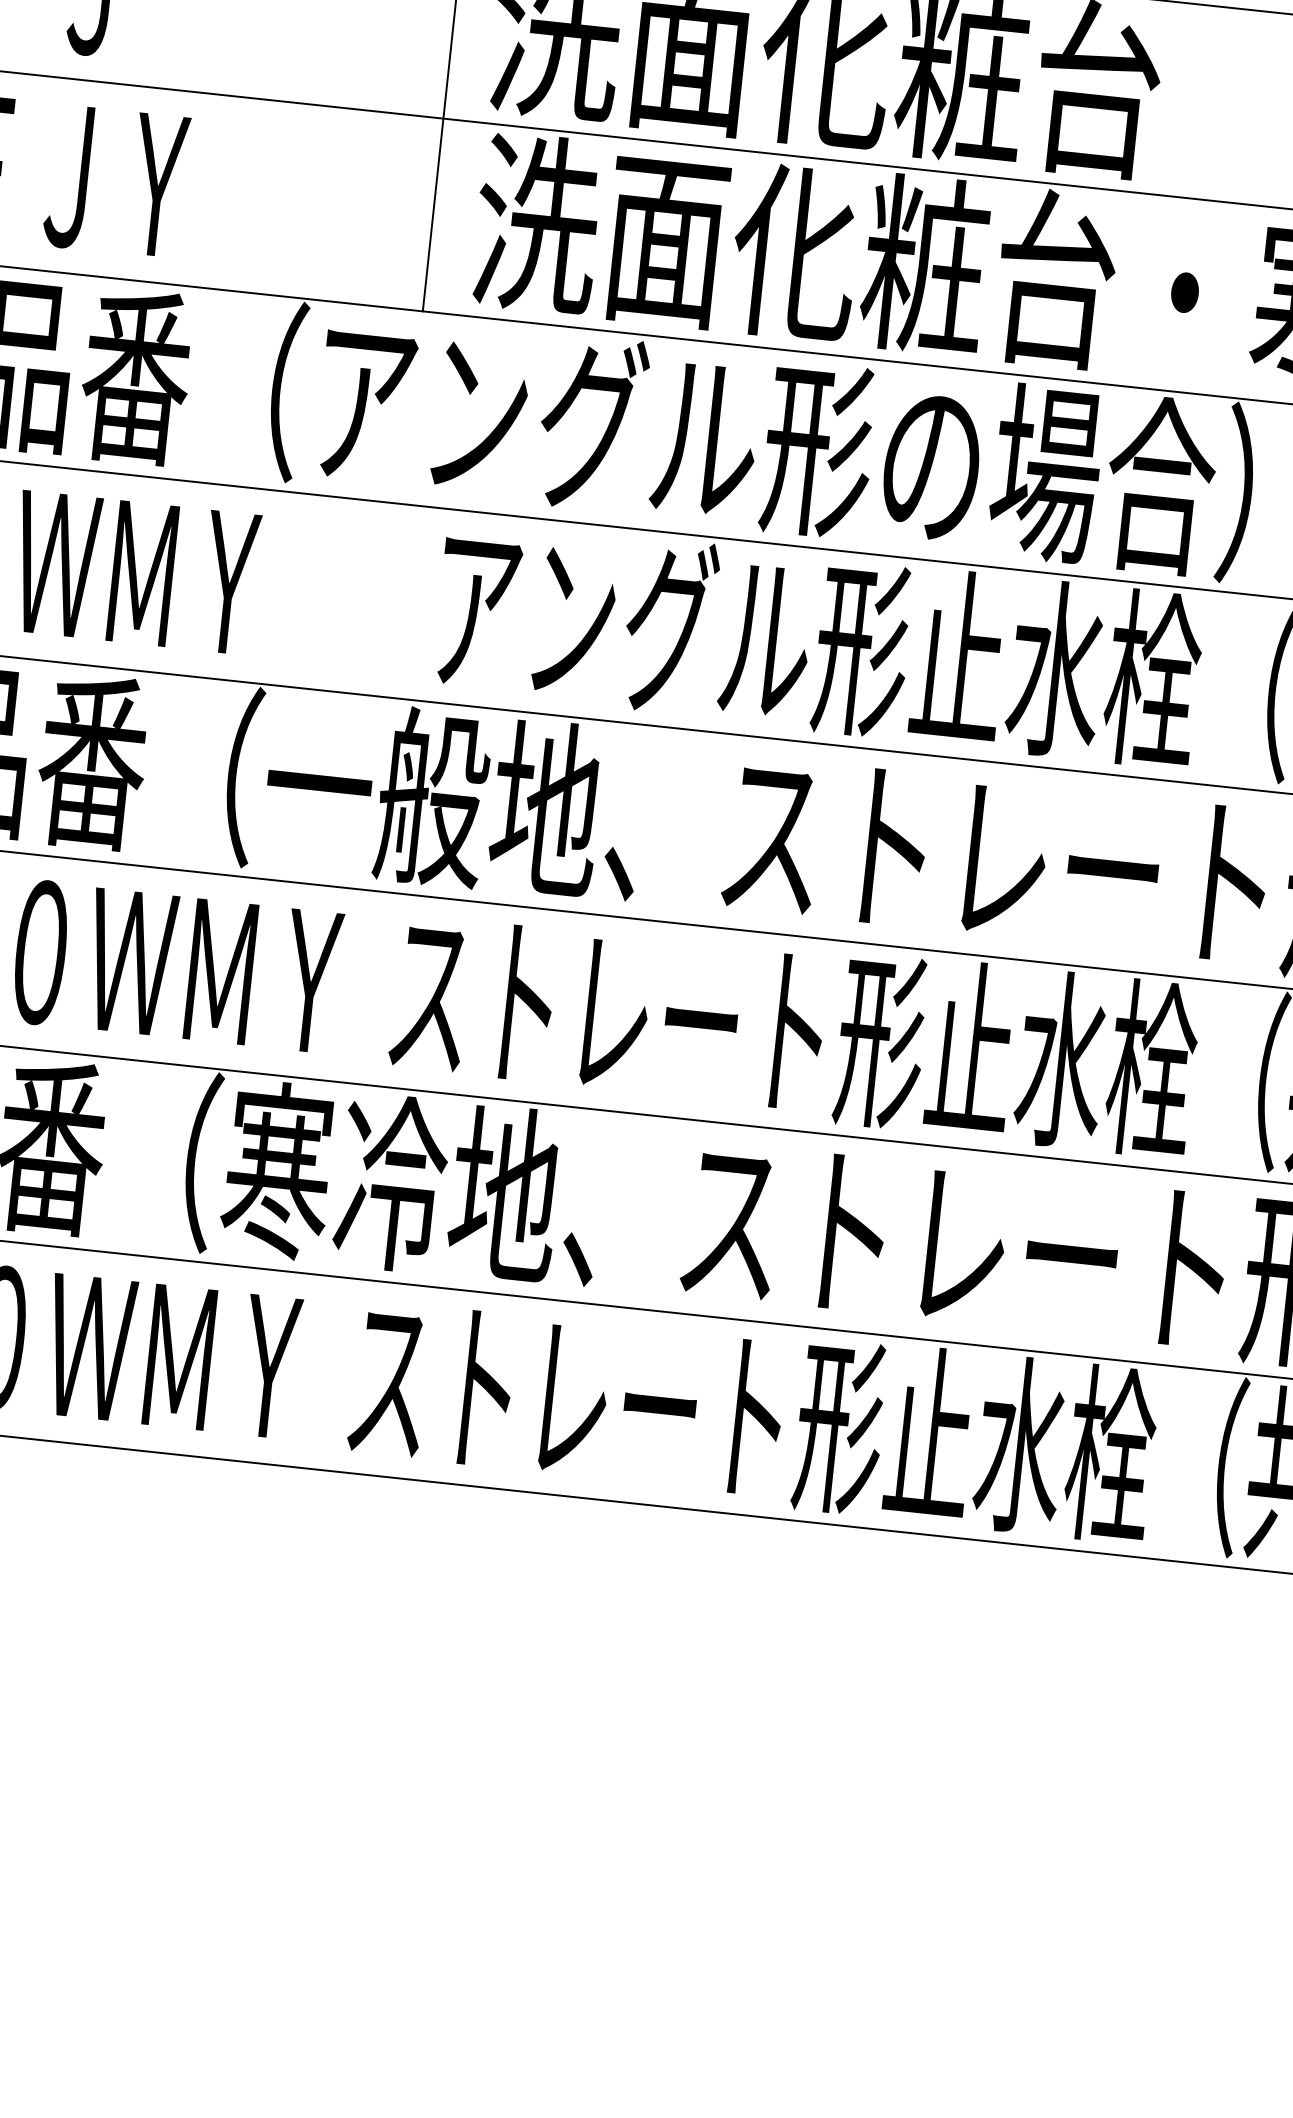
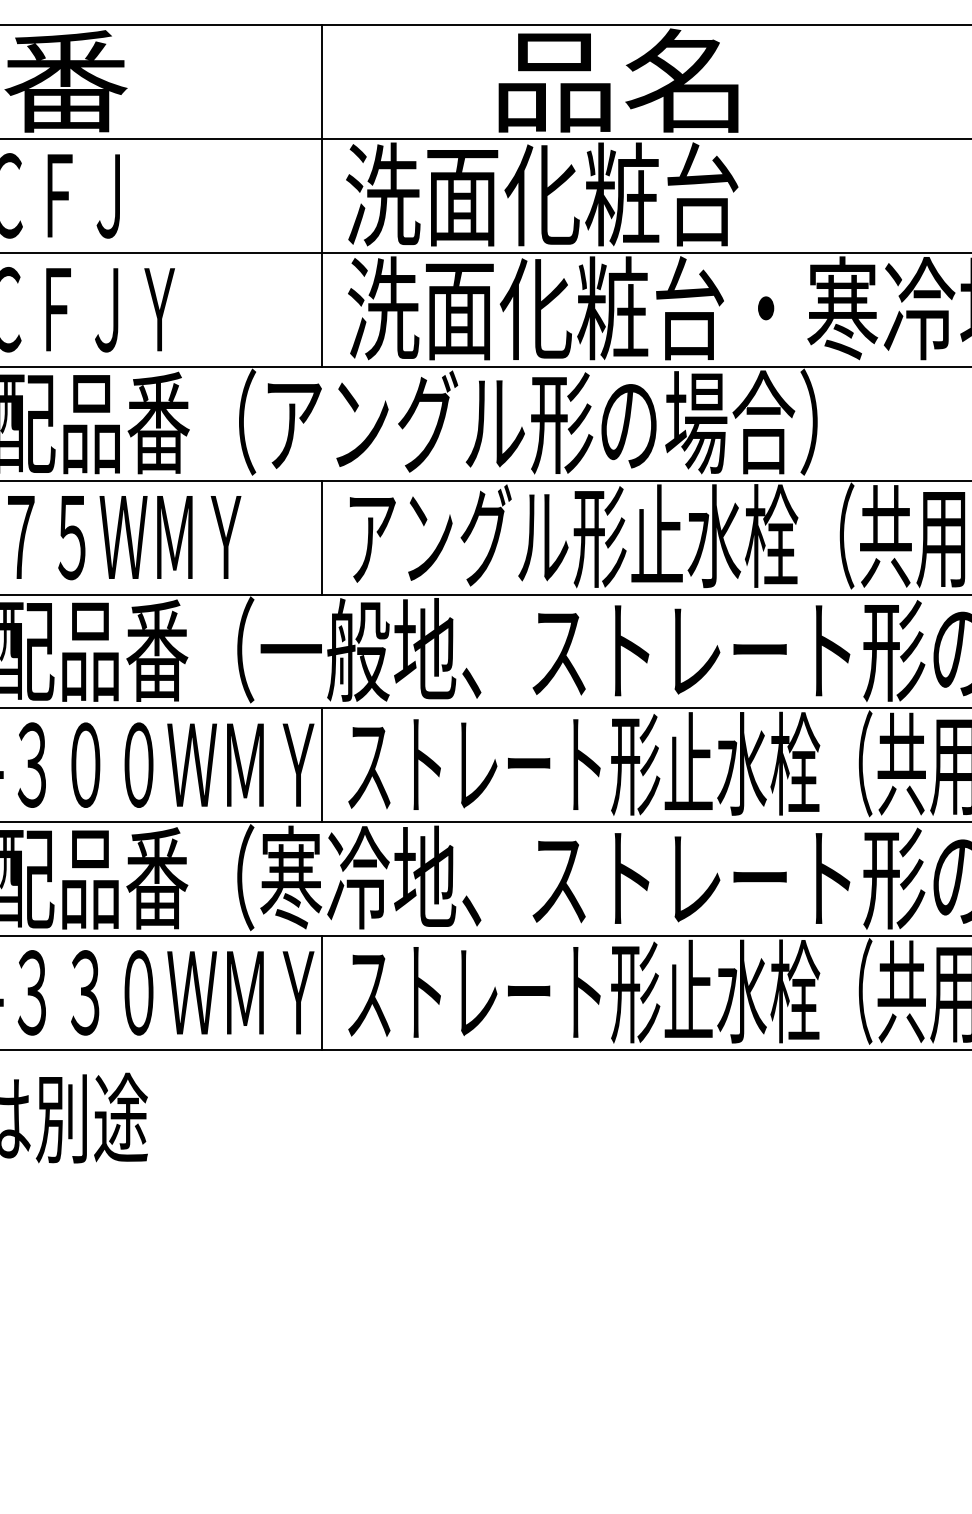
line: (392, 600) -> (322, 537), added
line: (351, 986) -> (322, 765), added
line: (310, 1370) -> (322, 992), added

